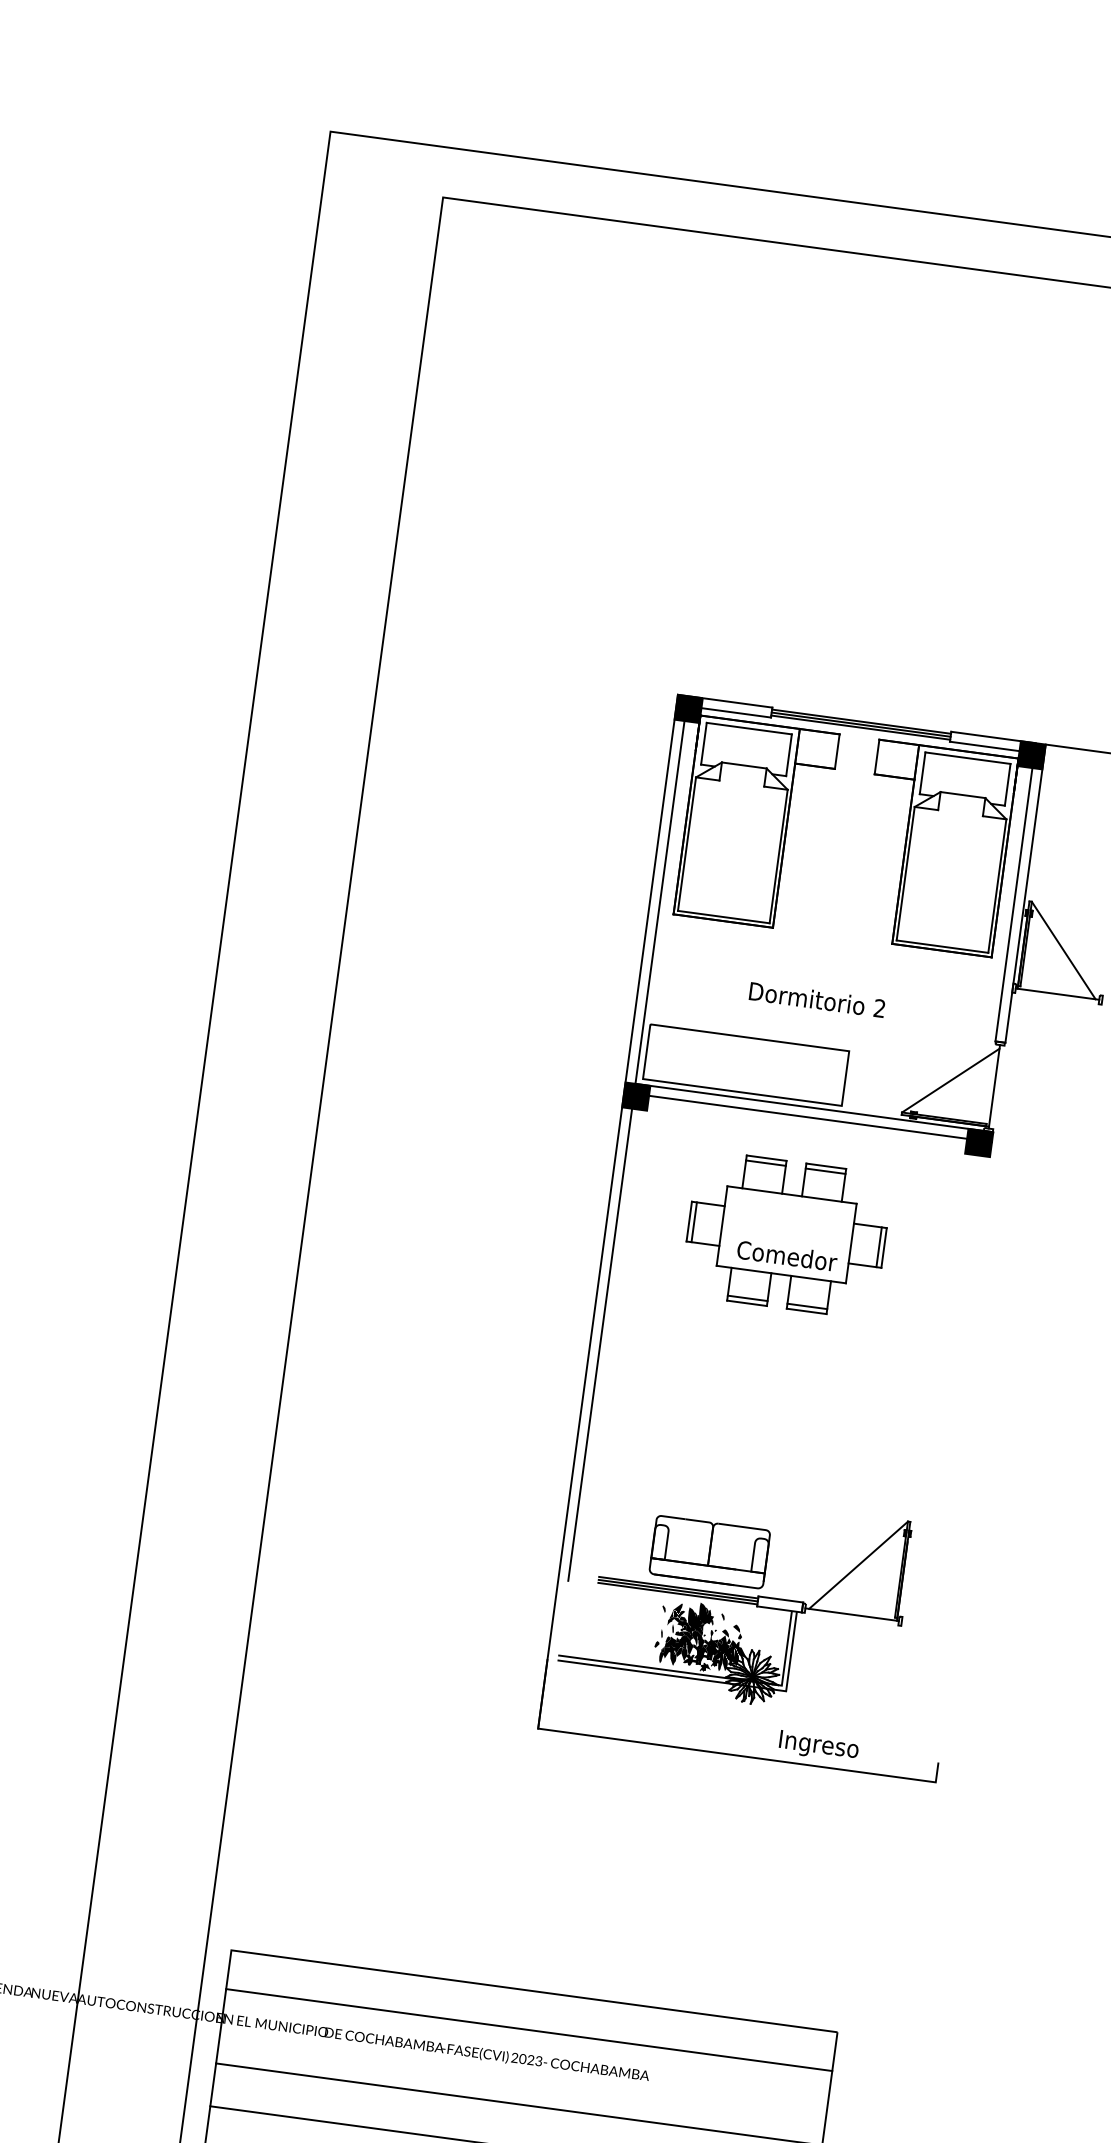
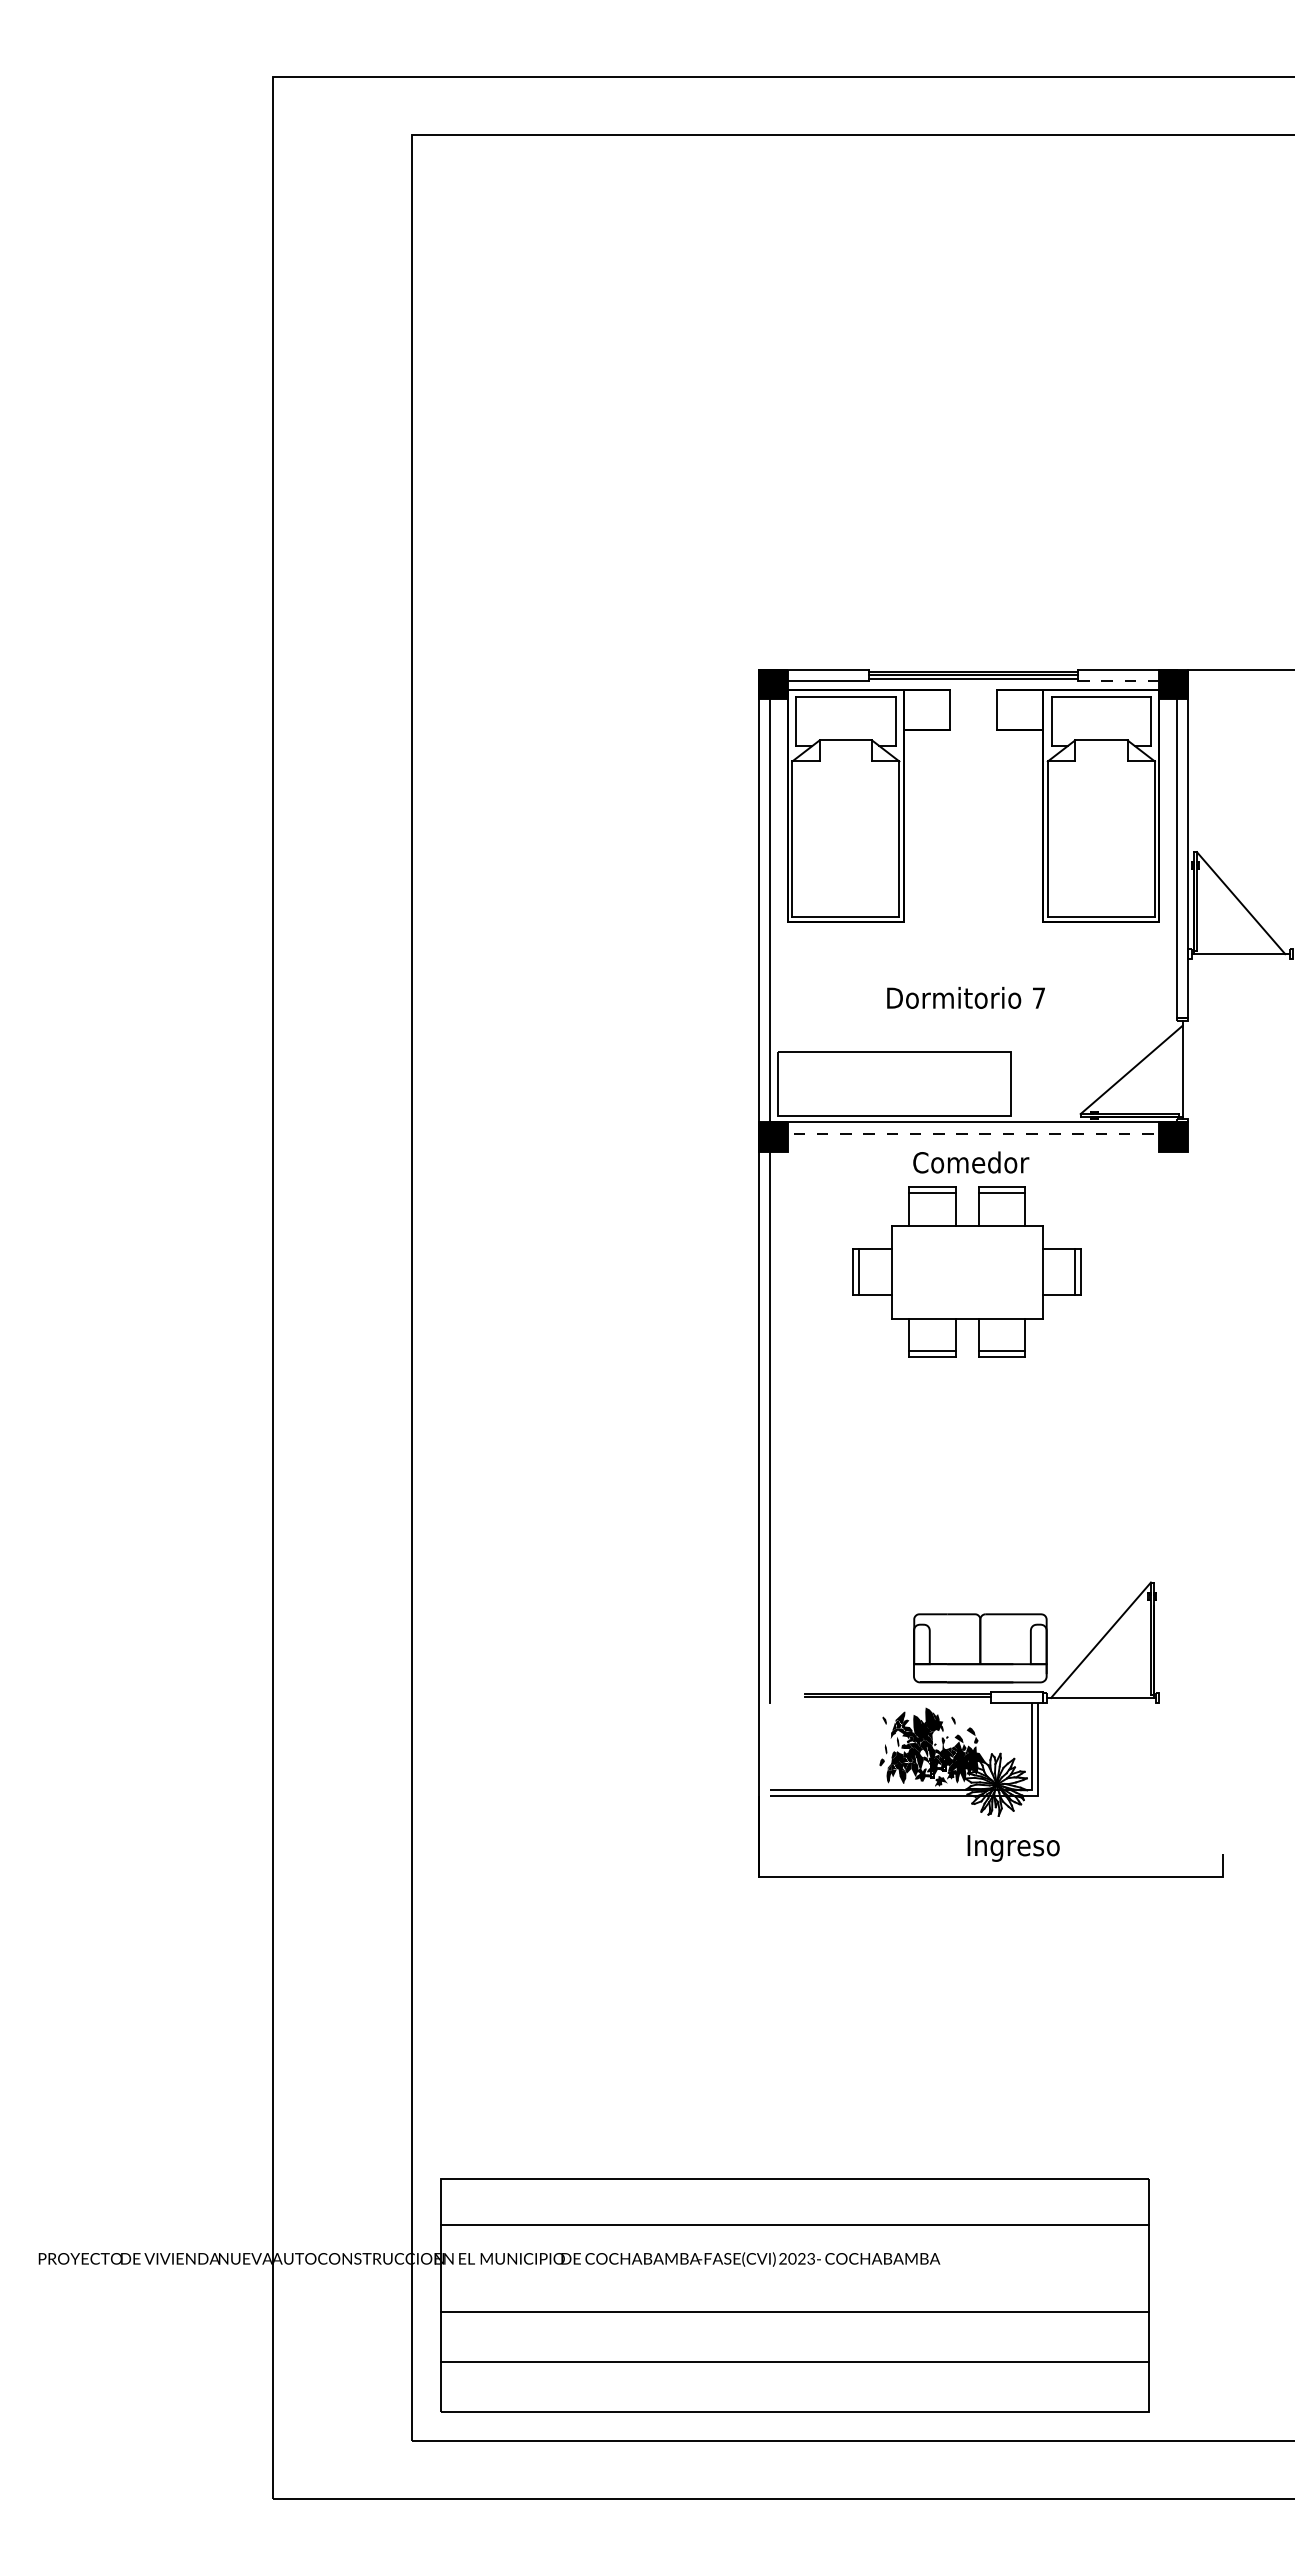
line: (984, 746) -> (1118, 681), solid -> dashed
text: (879, 1007) -> (1038, 997), 2 -> 7
line: (813, 1118) -> (979, 1134), solid -> dashed
text: (787, 1256) -> (971, 1162), moved
part: (709, 1552) -> (980, 1648), moved
line: (678, 1593) -> (898, 1700), removed
text: (818, 1746) -> (1013, 1848), moved

